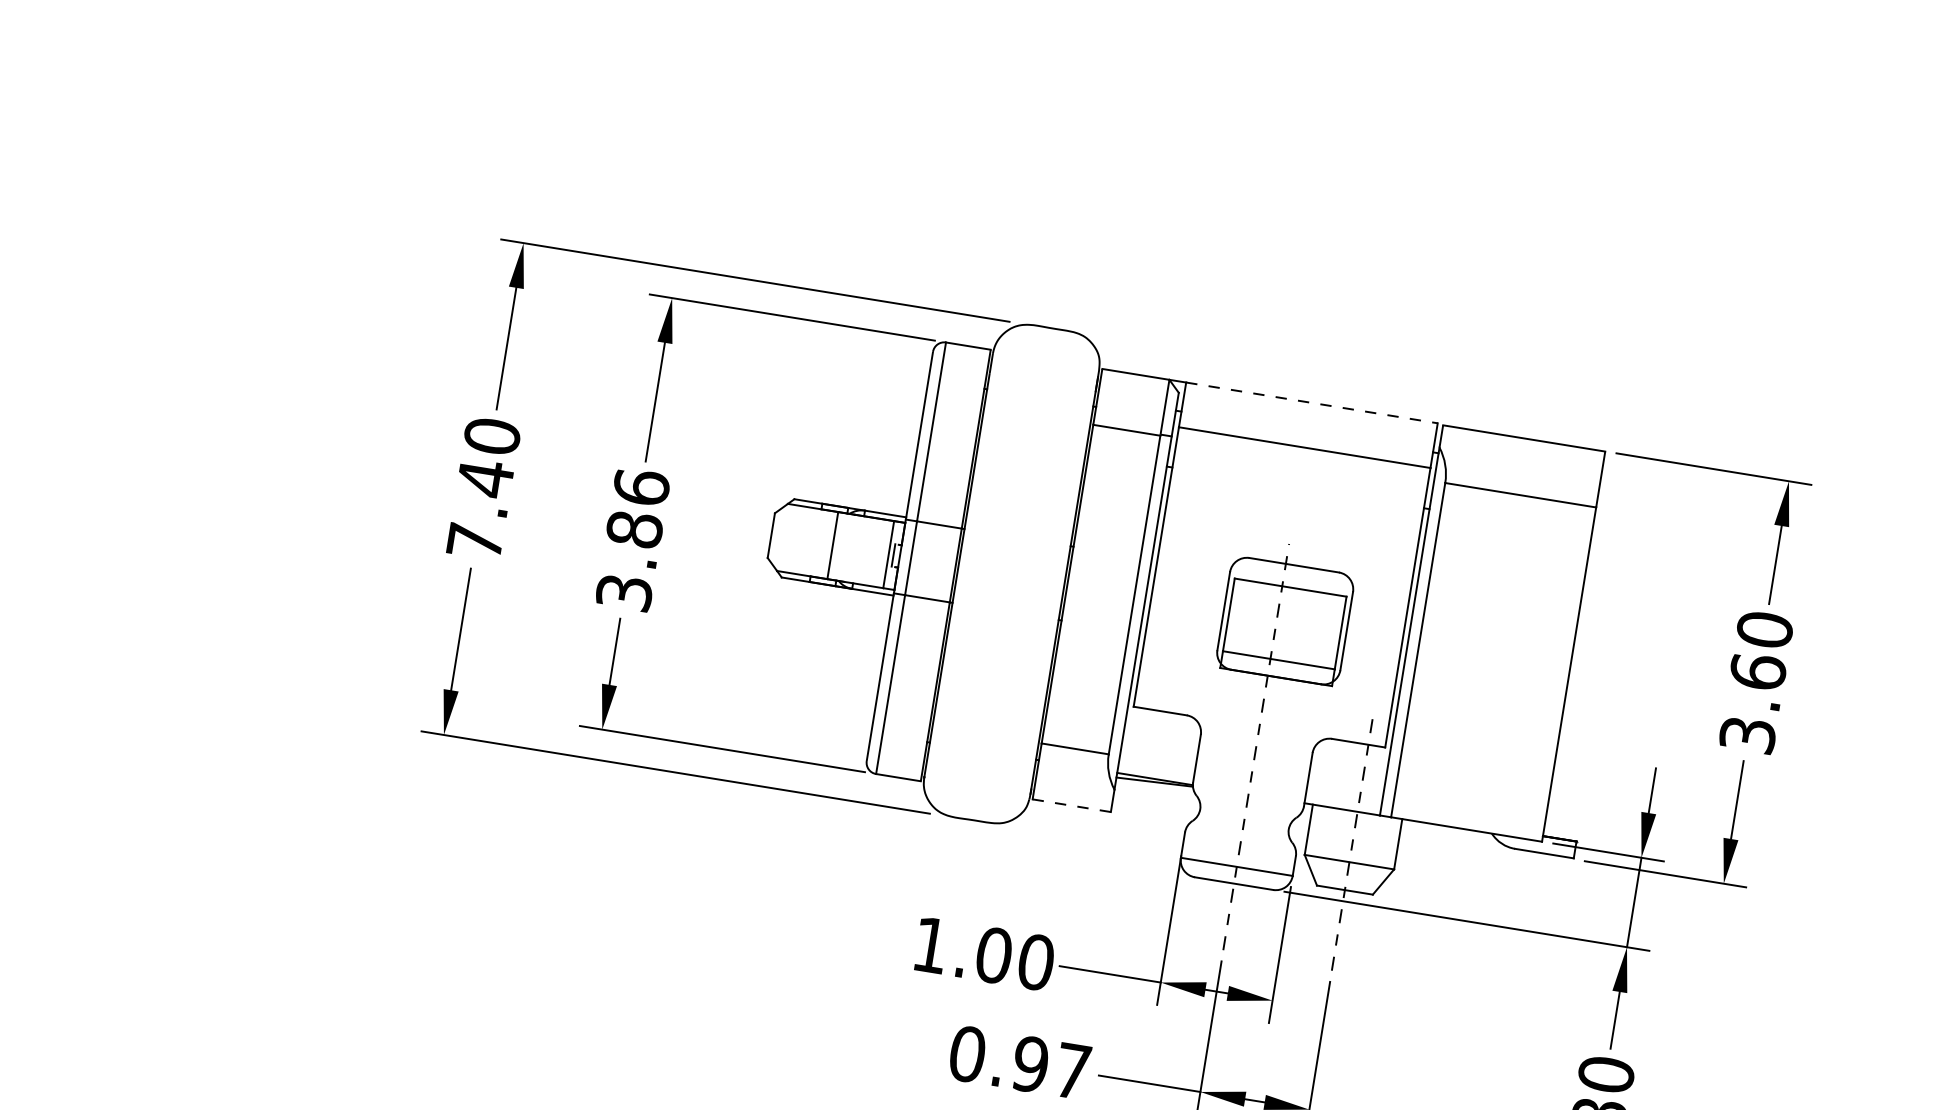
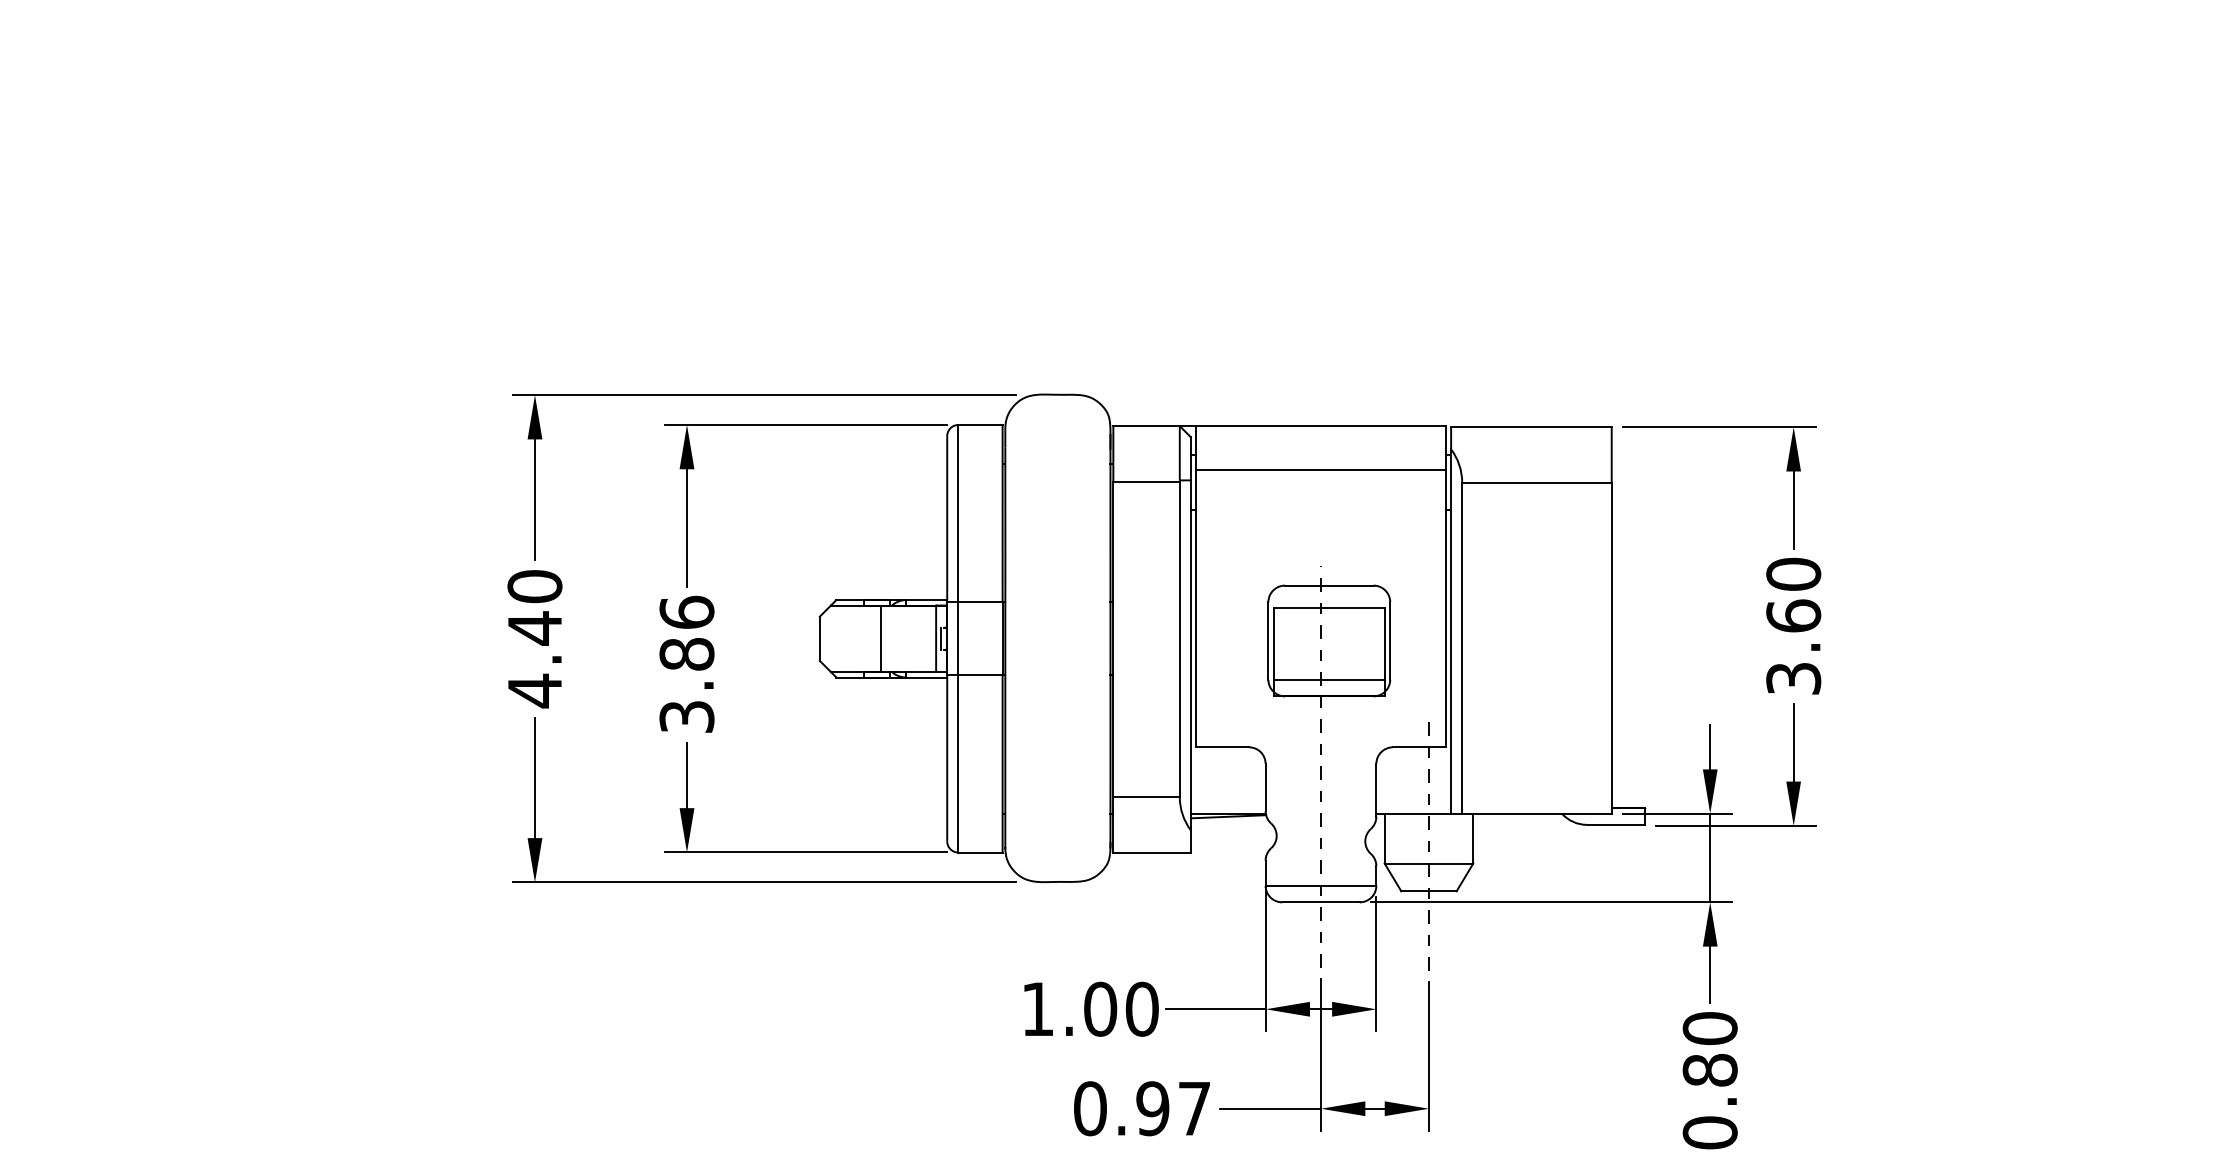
line: (1312, 403) -> (1321, 426), dashed -> solid
text: (474, 541) -> (534, 690), 7.40 -> 4.40
line: (1072, 805) -> (1152, 852), dashed -> solid

